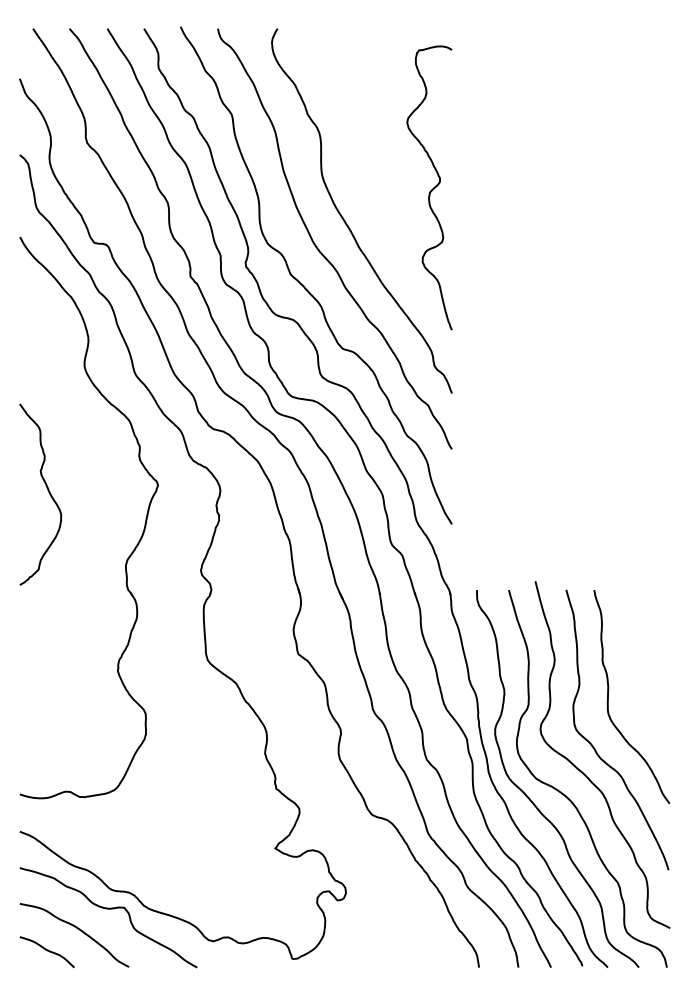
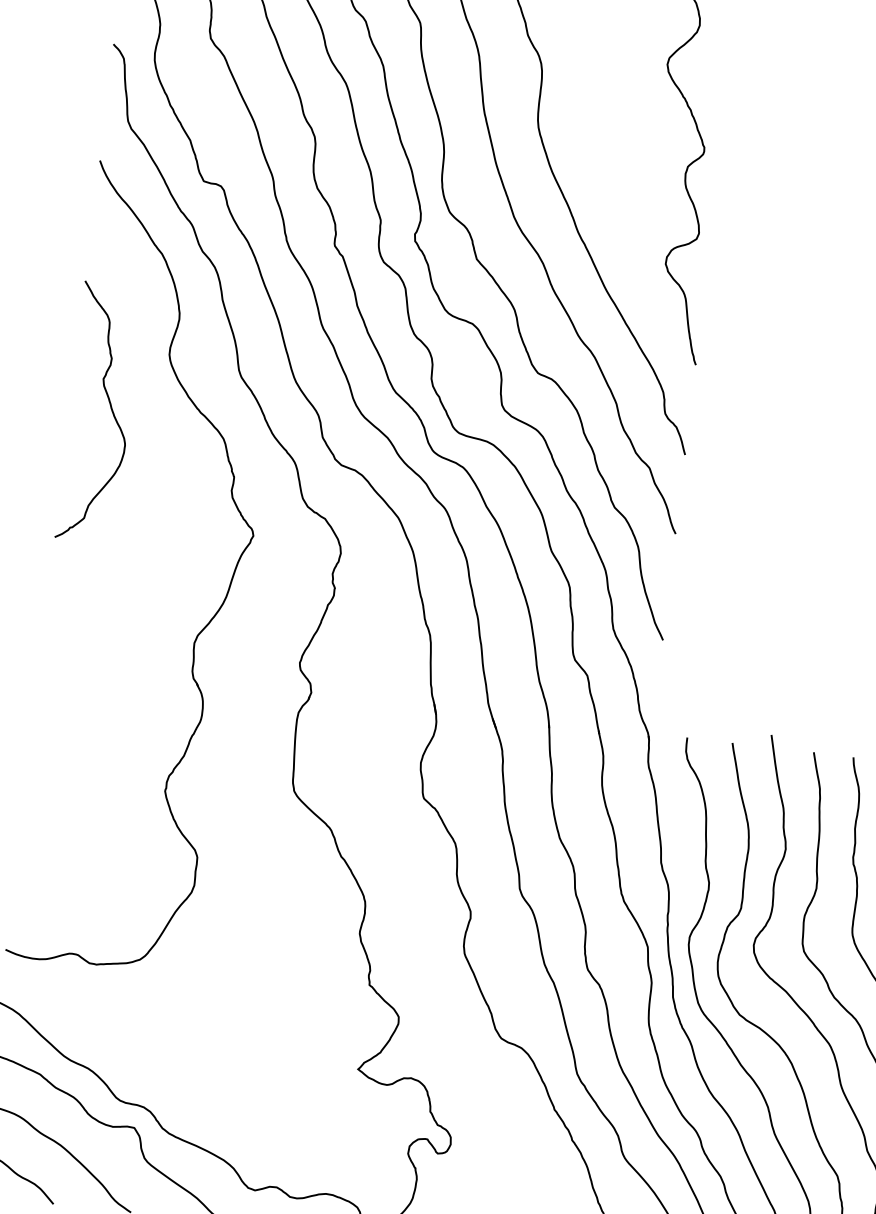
curve: (47, 490) -> (109, 407), moved

